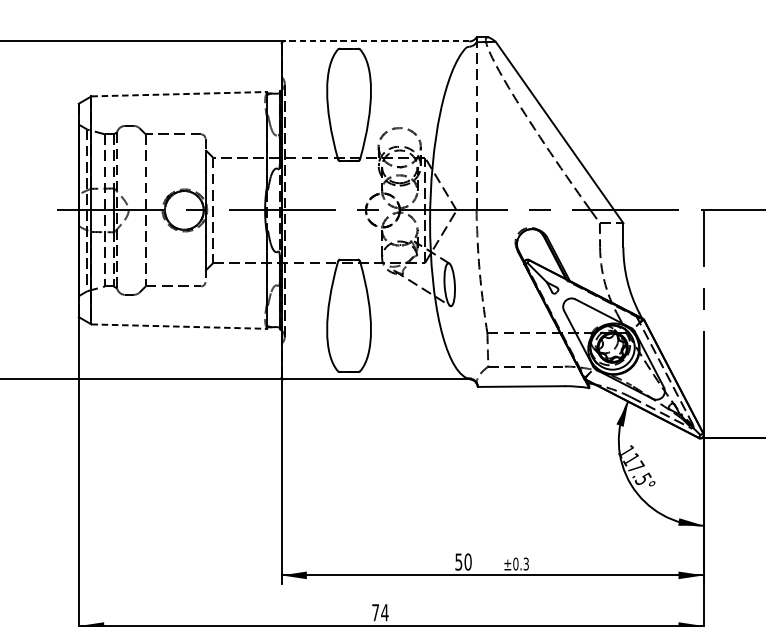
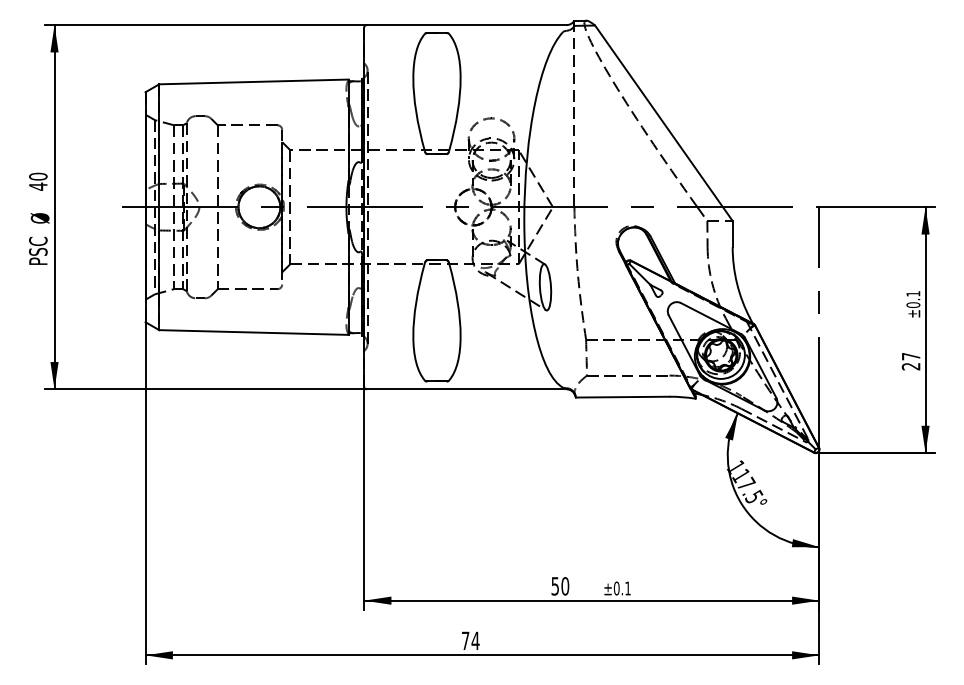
line: (376, 41) -> (466, 25), dashed -> solid
line: (178, 93) -> (253, 81), dashed -> solid
line: (178, 326) -> (253, 332), dashed -> solid
text: (525, 564) -> (627, 588), ±0.3 -> ±0.1

